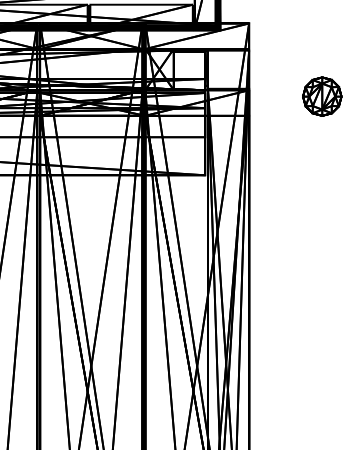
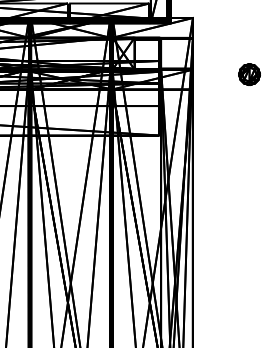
part: (322, 96) -> (249, 74), size x0.7

